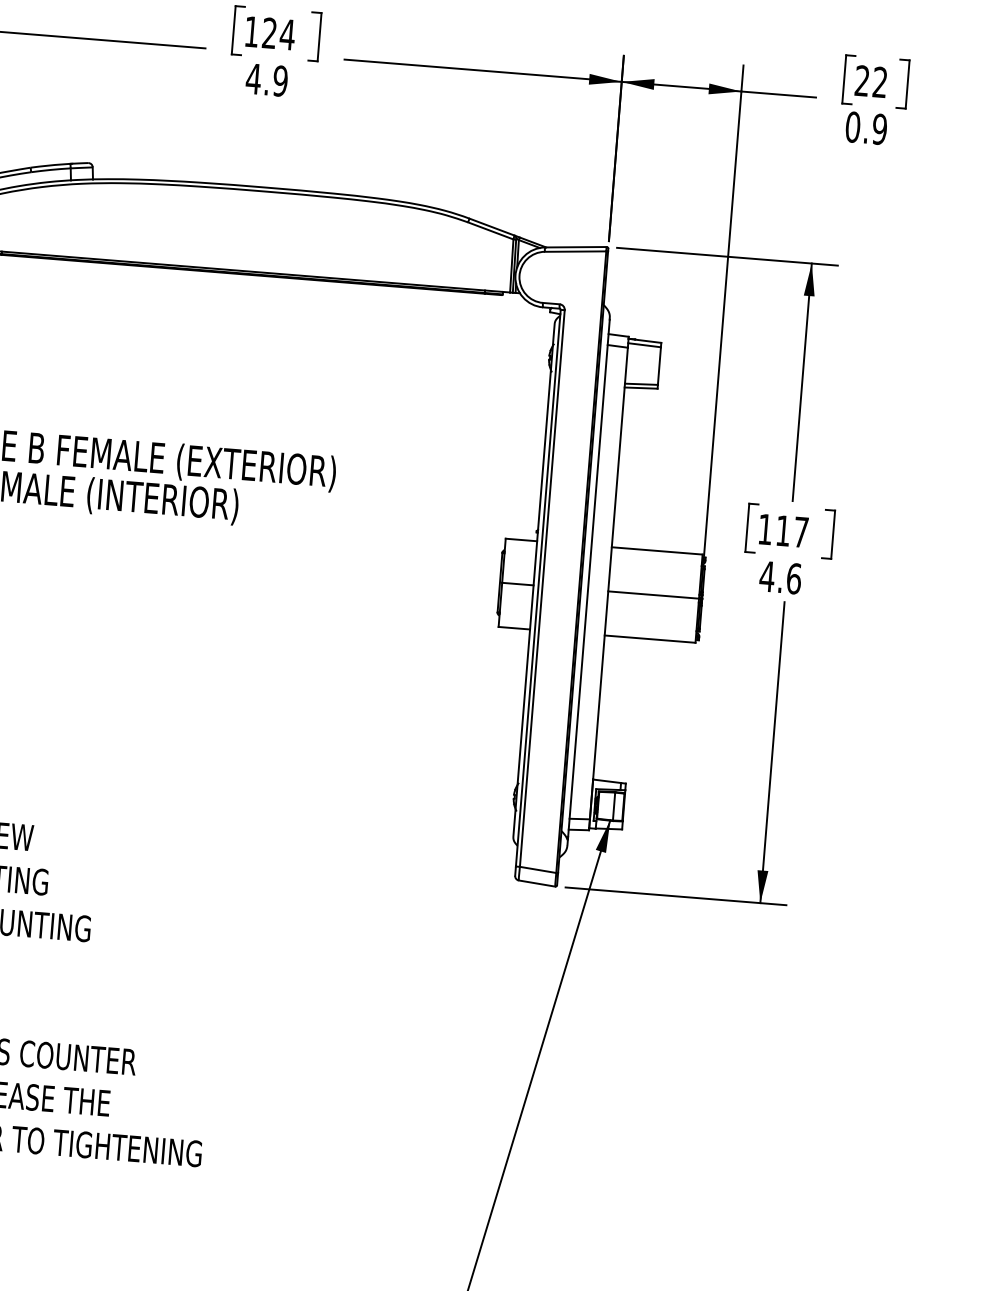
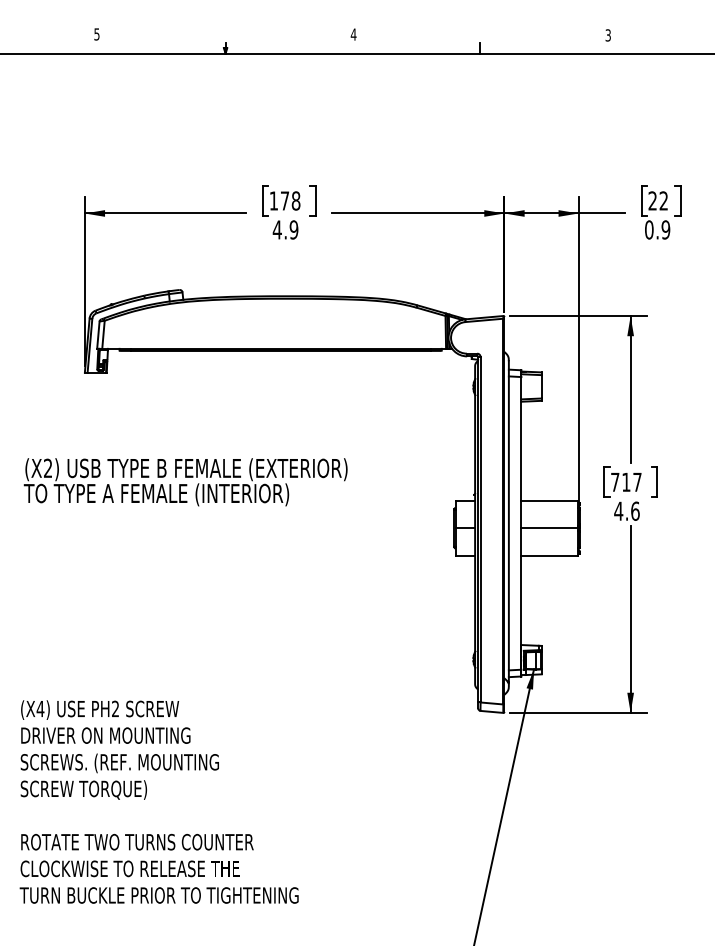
text: (278, 33) -> (290, 200), 124 -> 178
text: (765, 528) -> (615, 481), 117 -> 717

